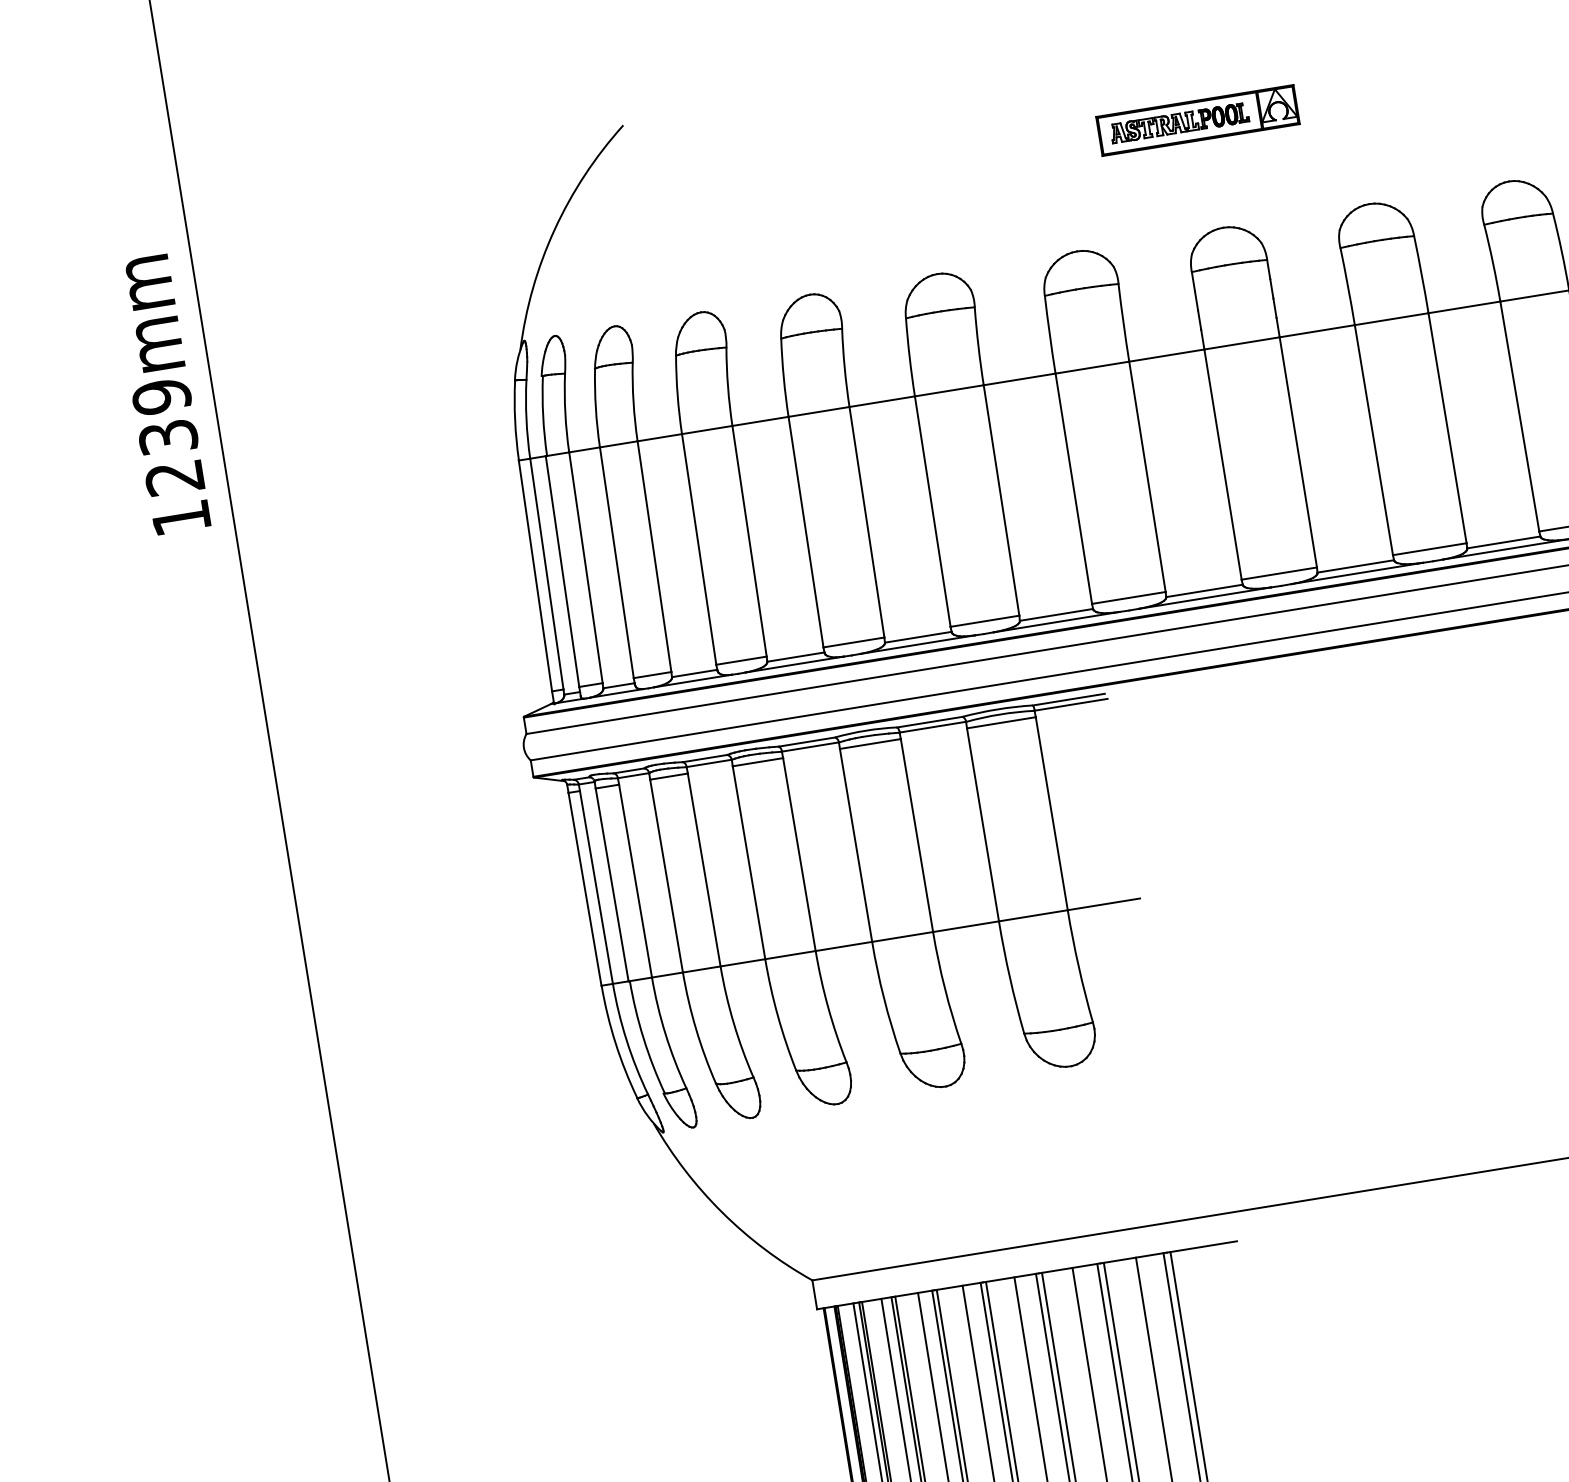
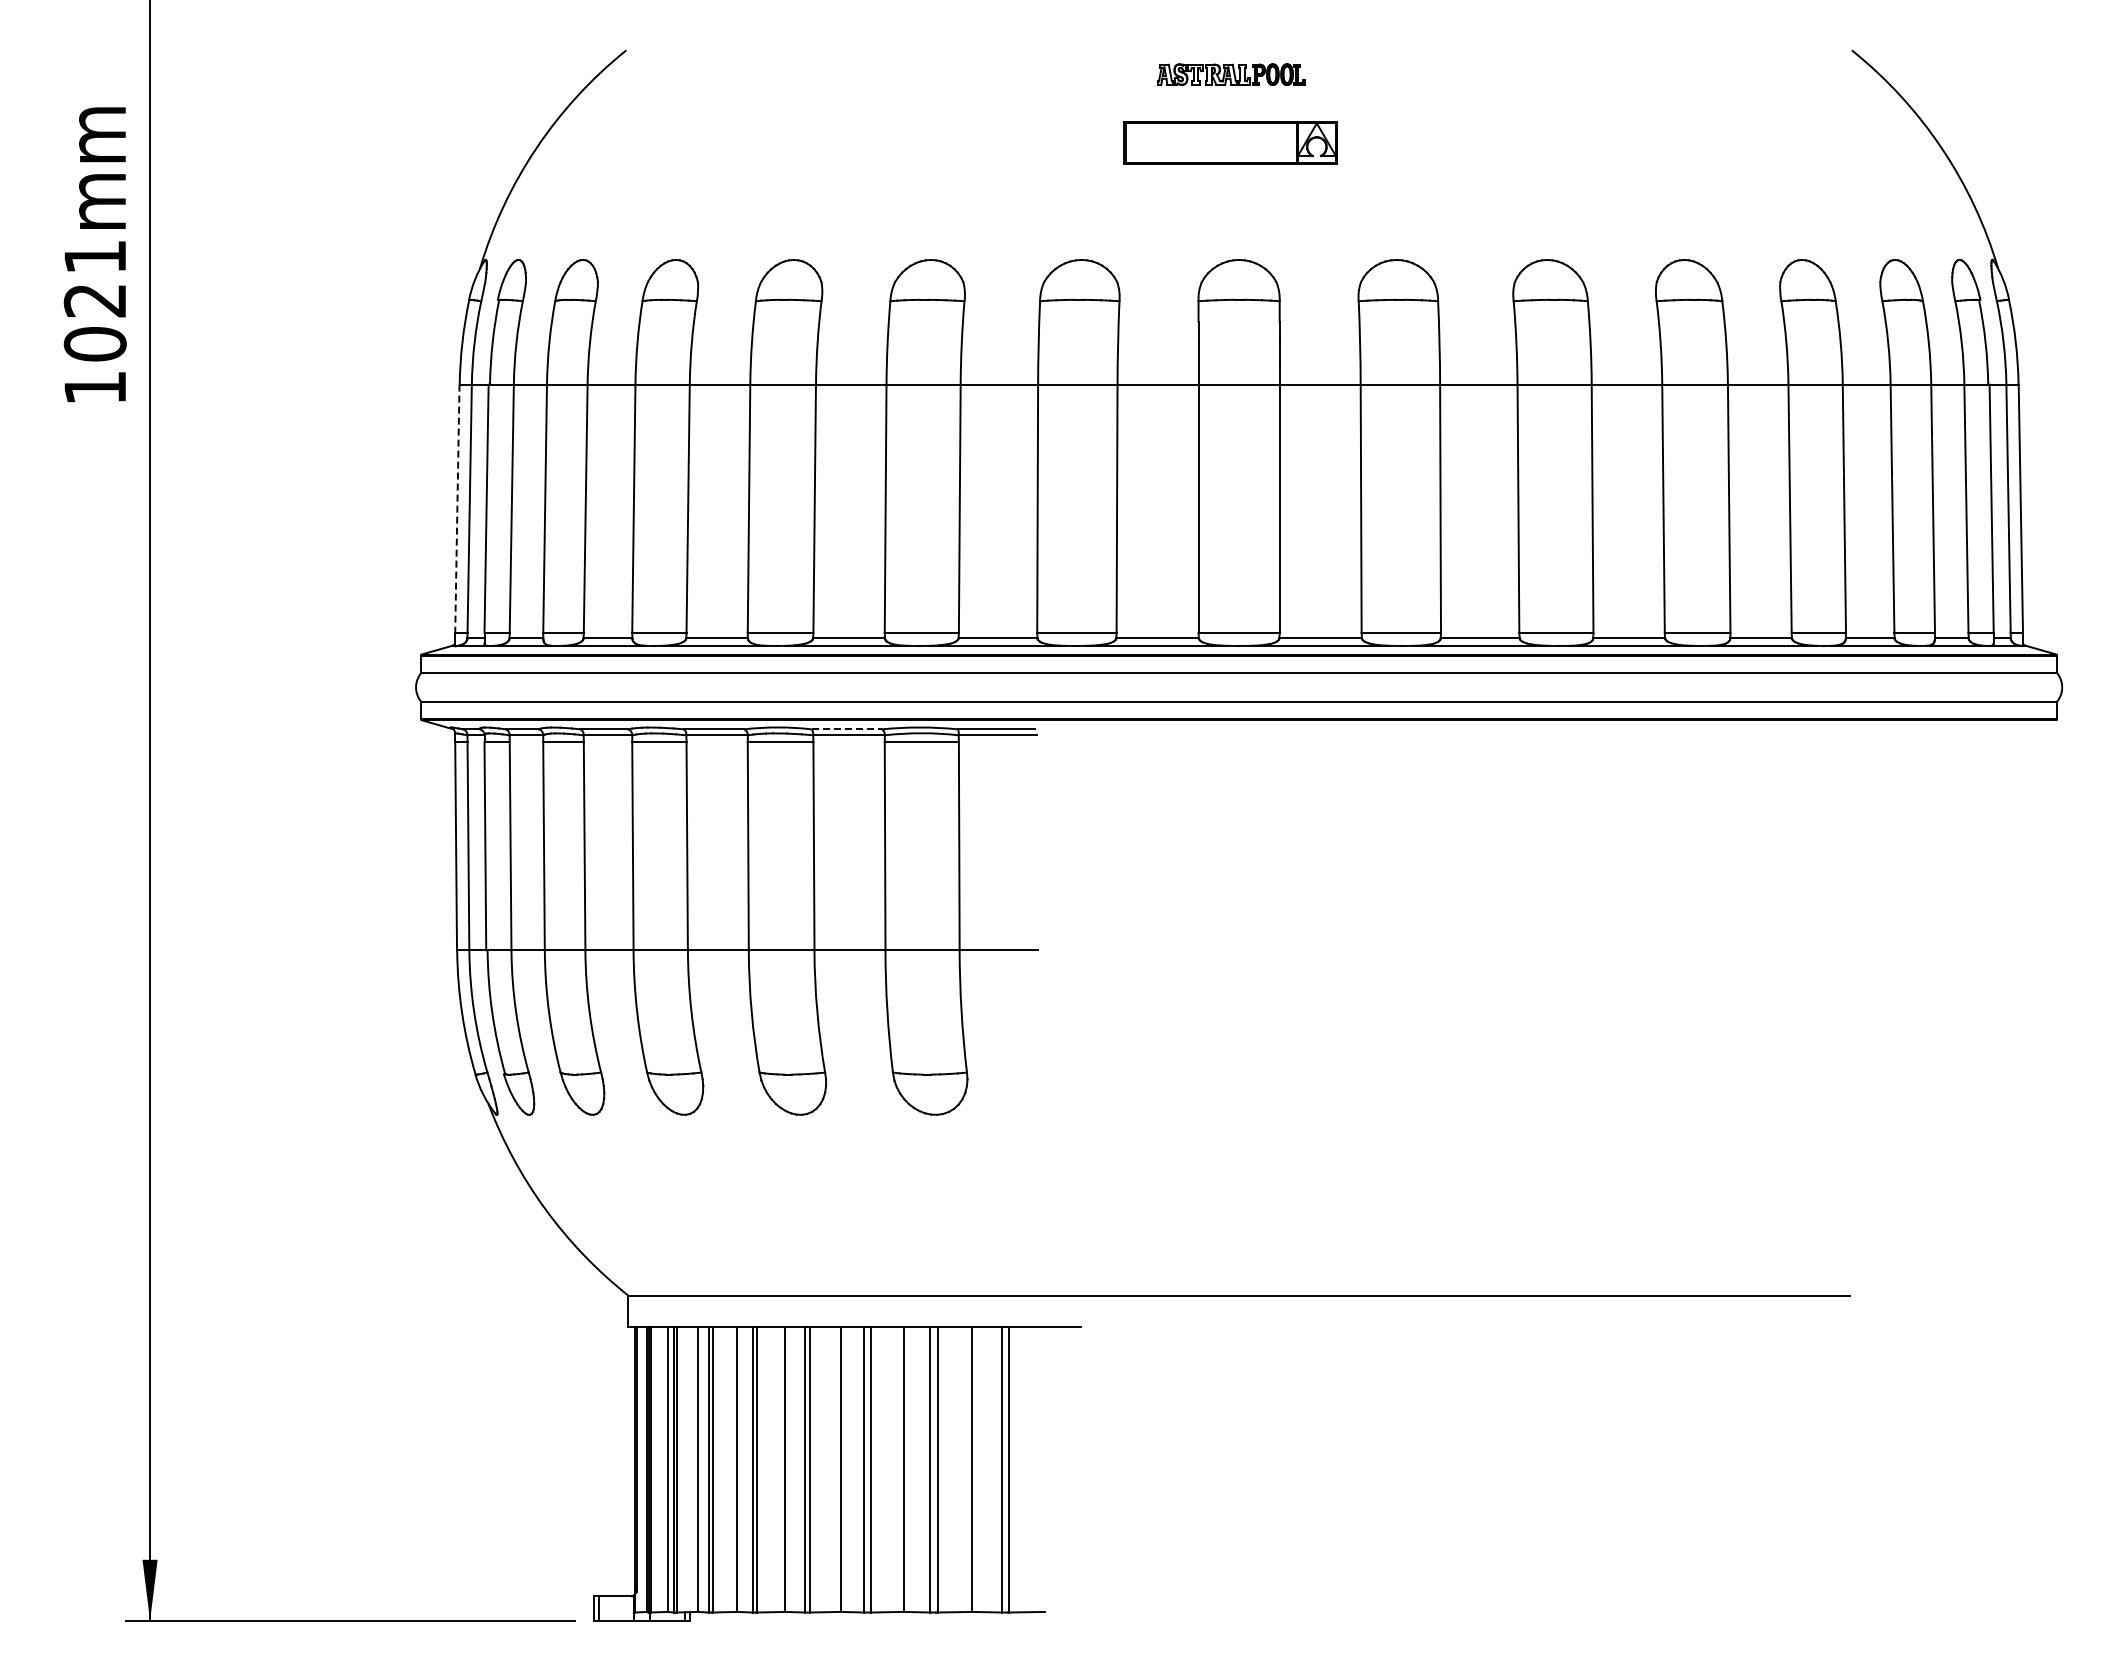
part: (1180, 122) -> (1231, 74), moved
text: (167, 437) -> (94, 300), 1239mm -> 1021mm
line: (535, 576) -> (457, 509), solid -> dashed
line: (930, 722) -> (847, 729), solid -> dashed

